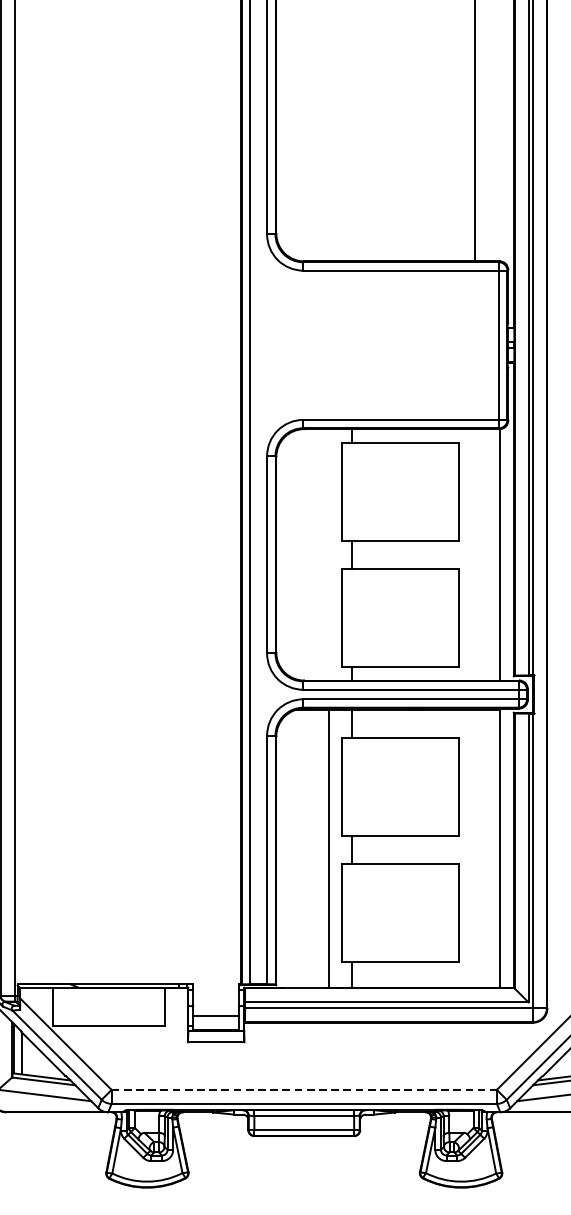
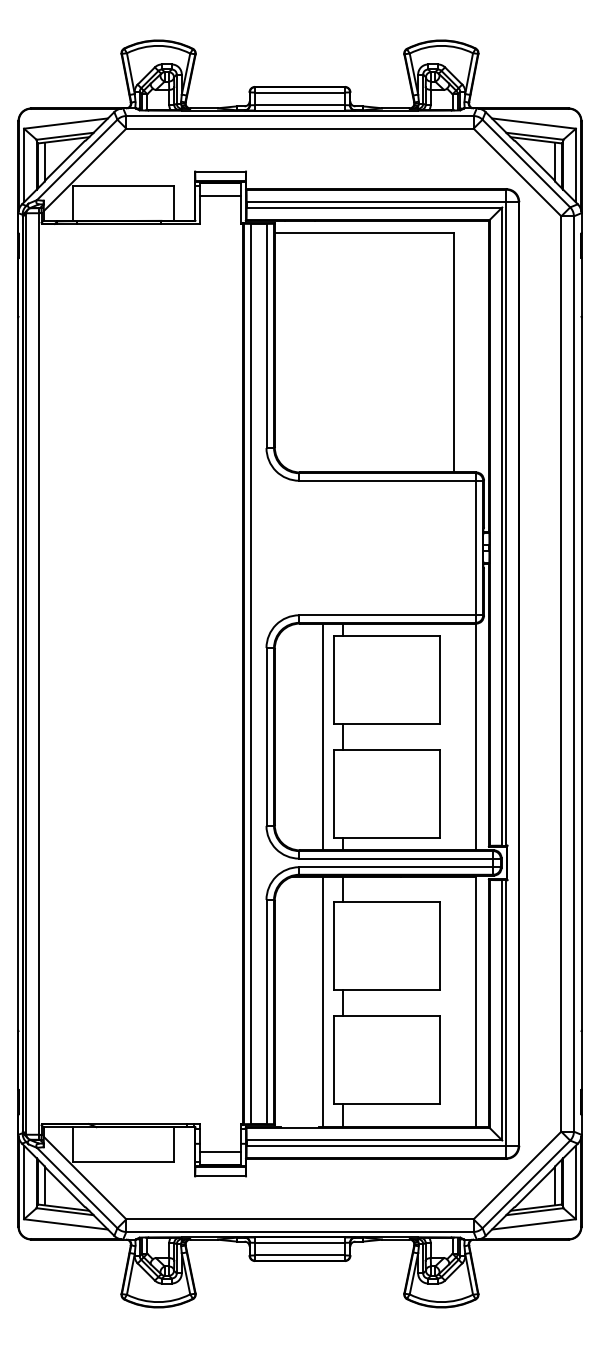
line: (329, 554) -> (322, 736), added
line: (304, 1090) -> (300, 1219), dashed -> solid

